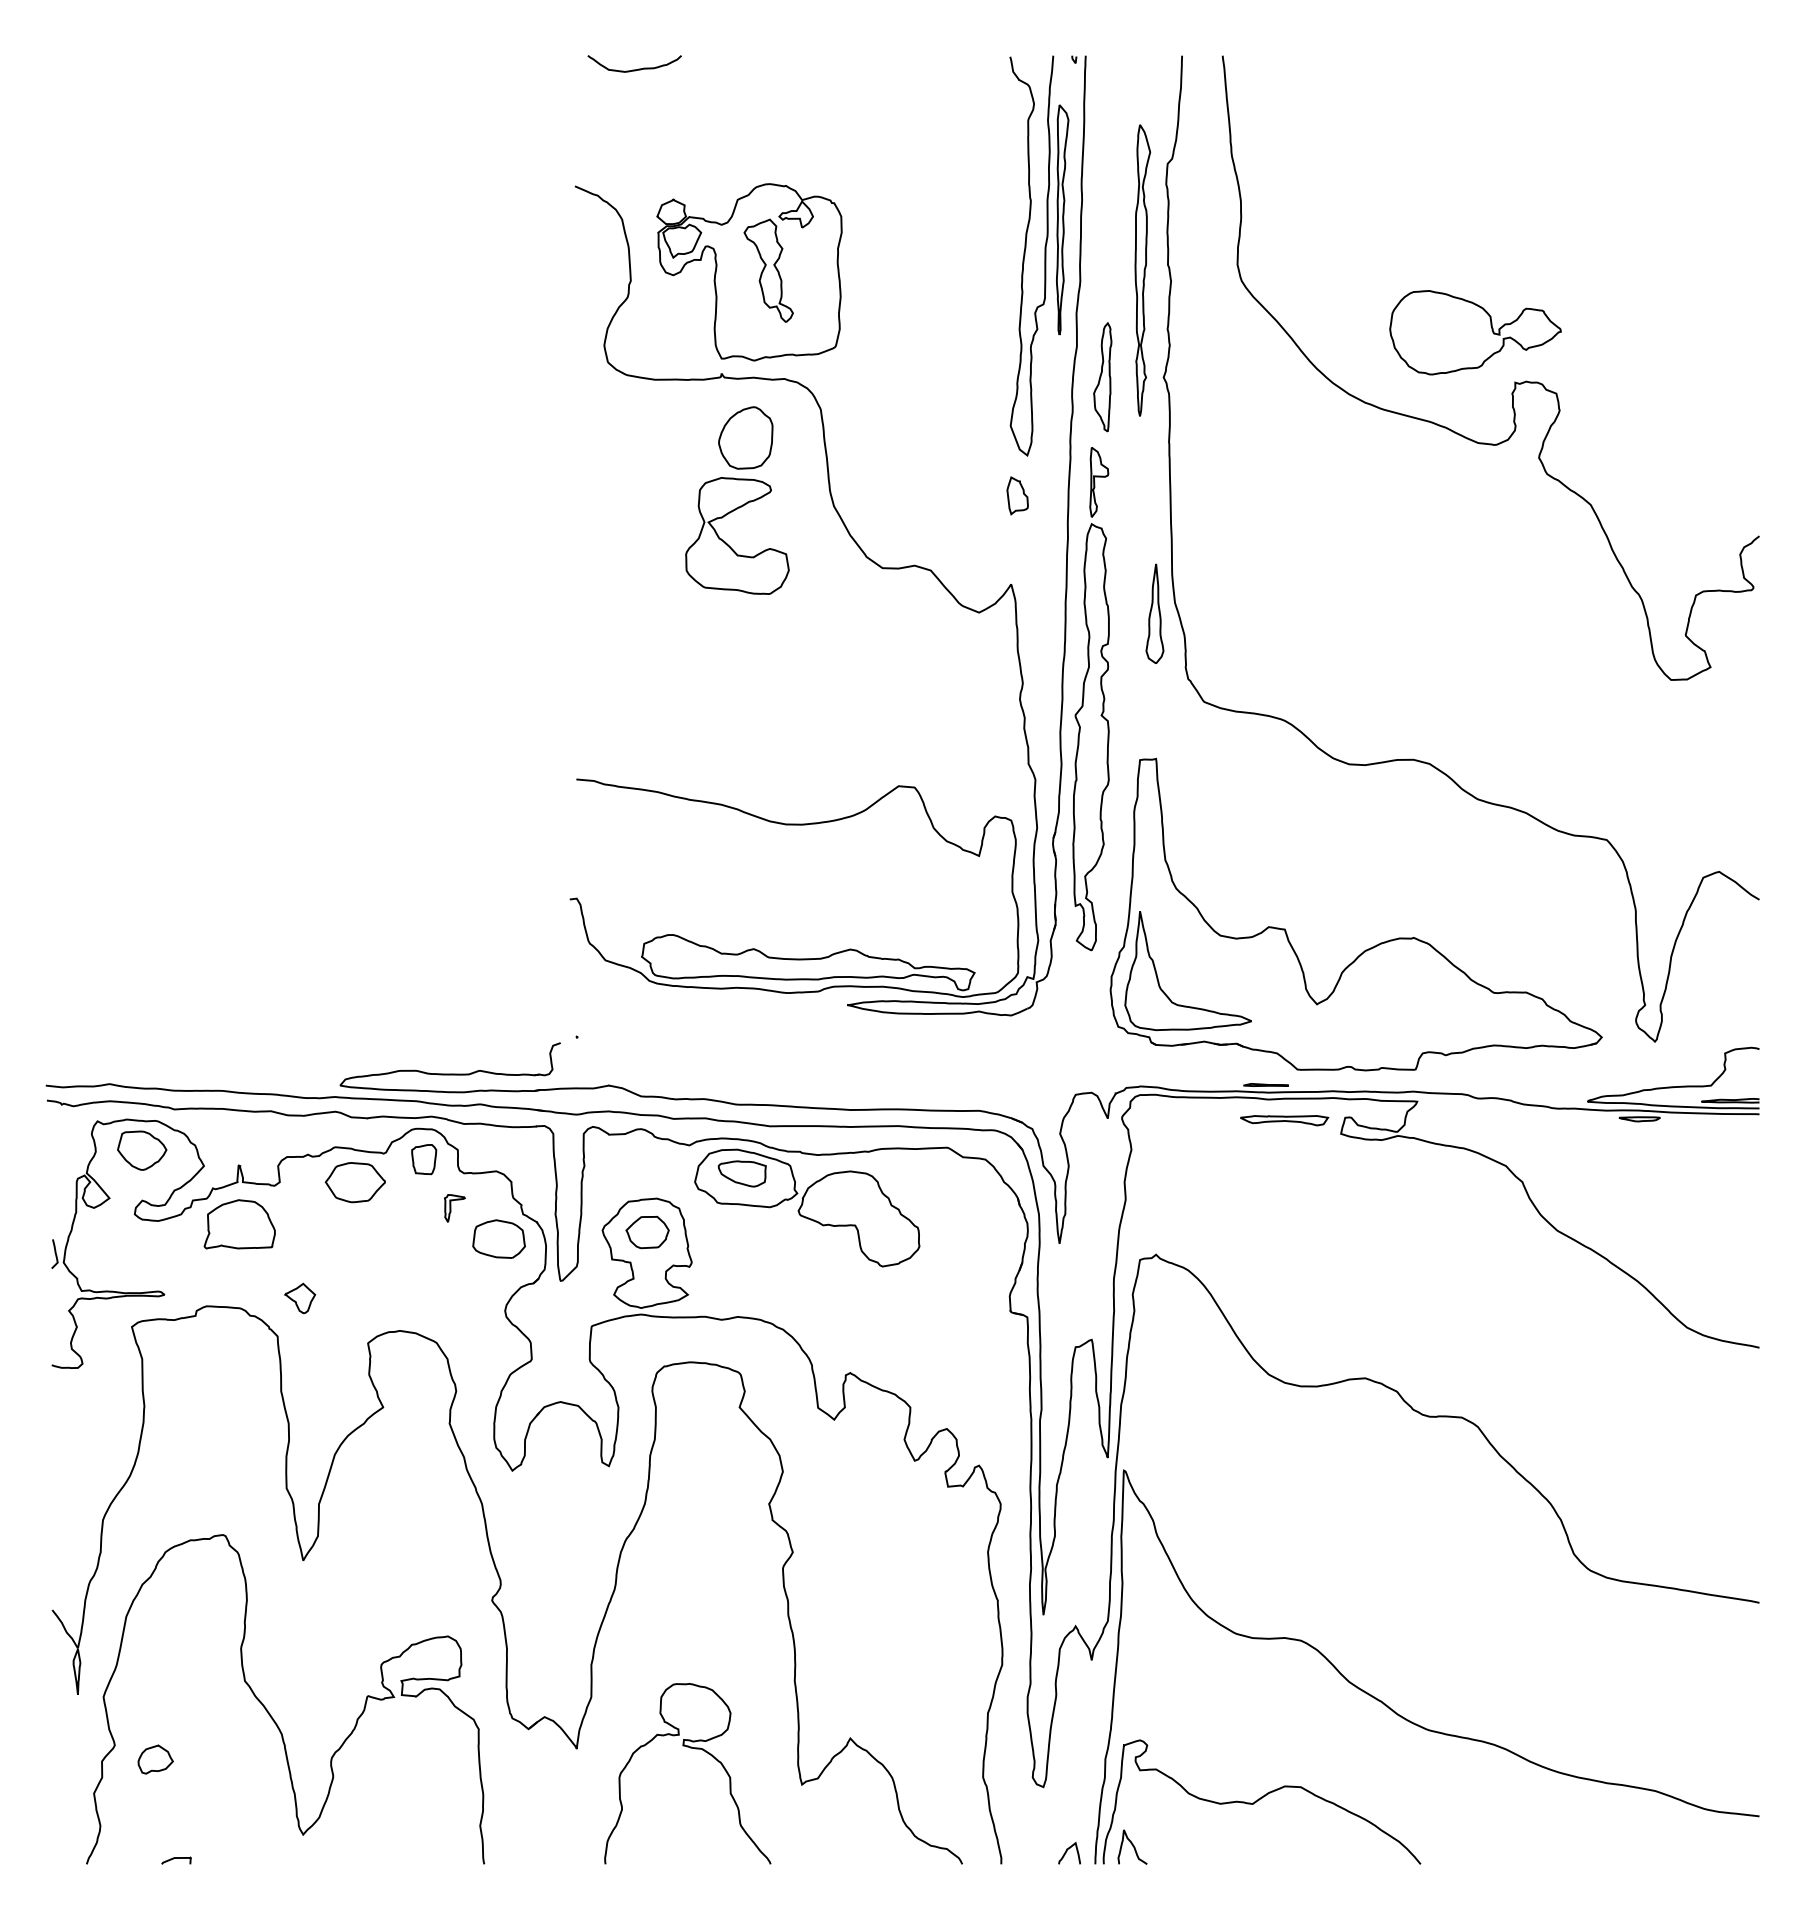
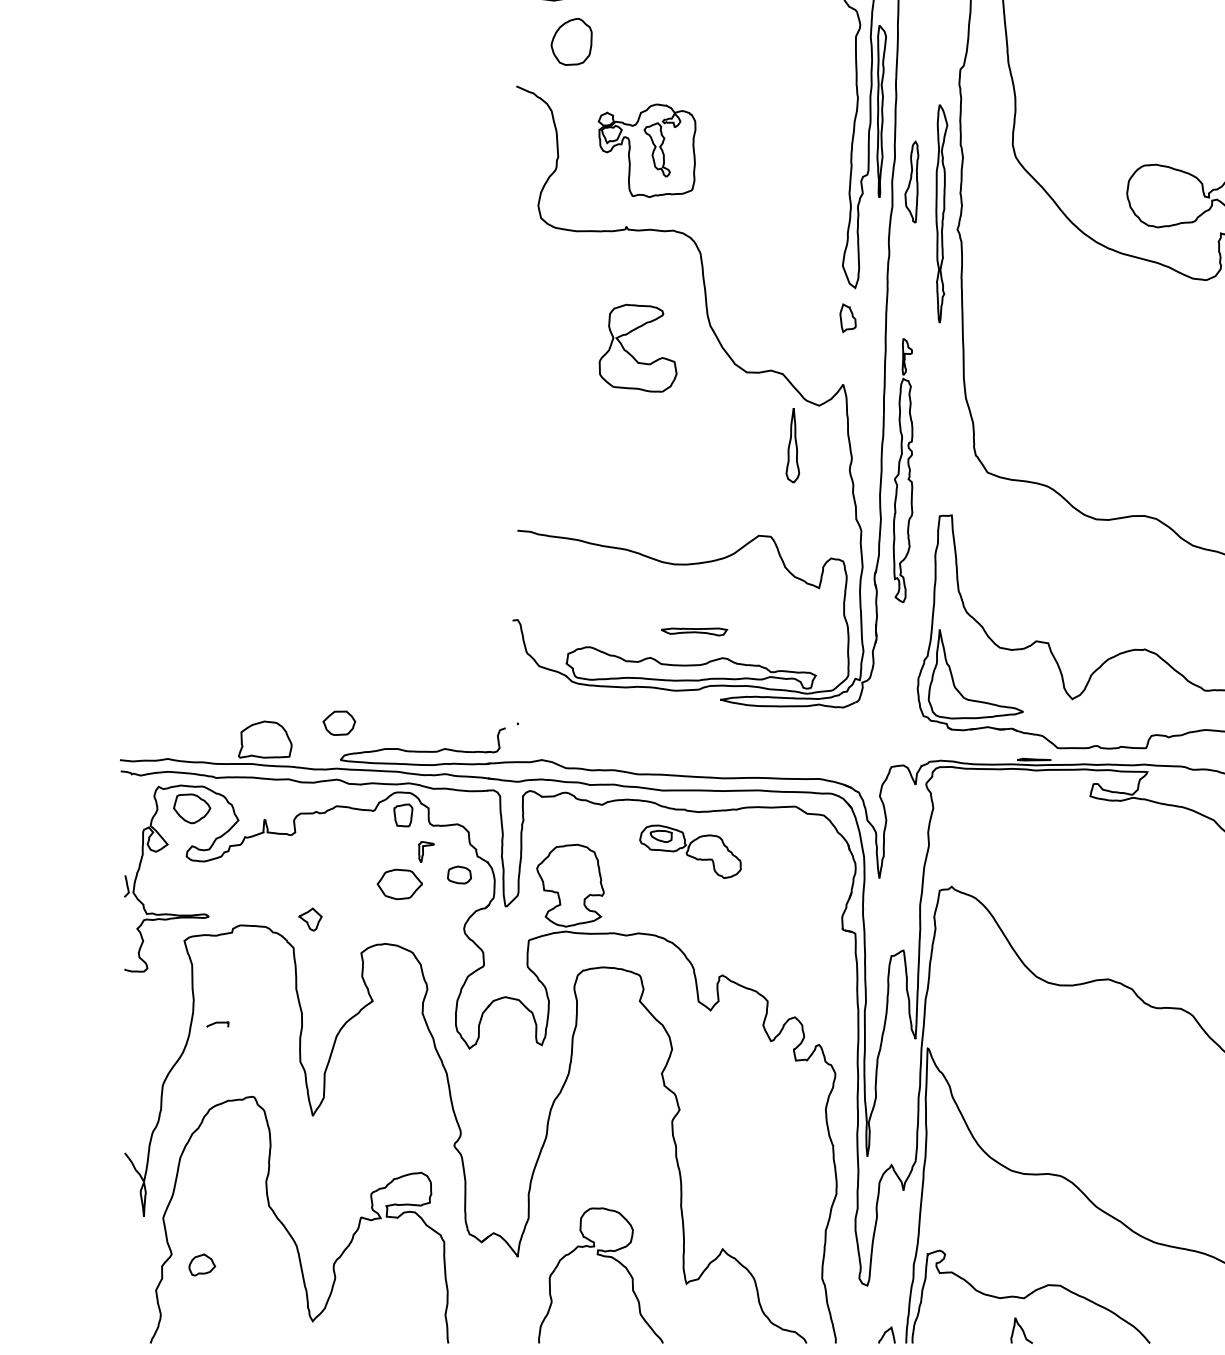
part: (1142, 270) -> (941, 213), moved
part: (749, 272) -> (647, 150), size x0.7
part: (1102, 377) -> (911, 182), moved
part: (745, 437) -> (571, 41), moved
part: (1154, 613) -> (792, 445), moved
part: (1090, 699) -> (902, 470), size x0.7
part: (1284, 1120) -> (694, 631), moved
part: (354, 1182) -> (399, 884), moved
part: (807, 1207) -> (690, 851), size x0.6
part: (239, 1224) -> (265, 739), moved
part: (647, 1232) -> (339, 723), moved
part: (498, 1238) -> (459, 874), size x0.6
curve: (1132, 1846) -> (1021, 1330), moved
curve: (176, 1858) -> (217, 1022), moved

